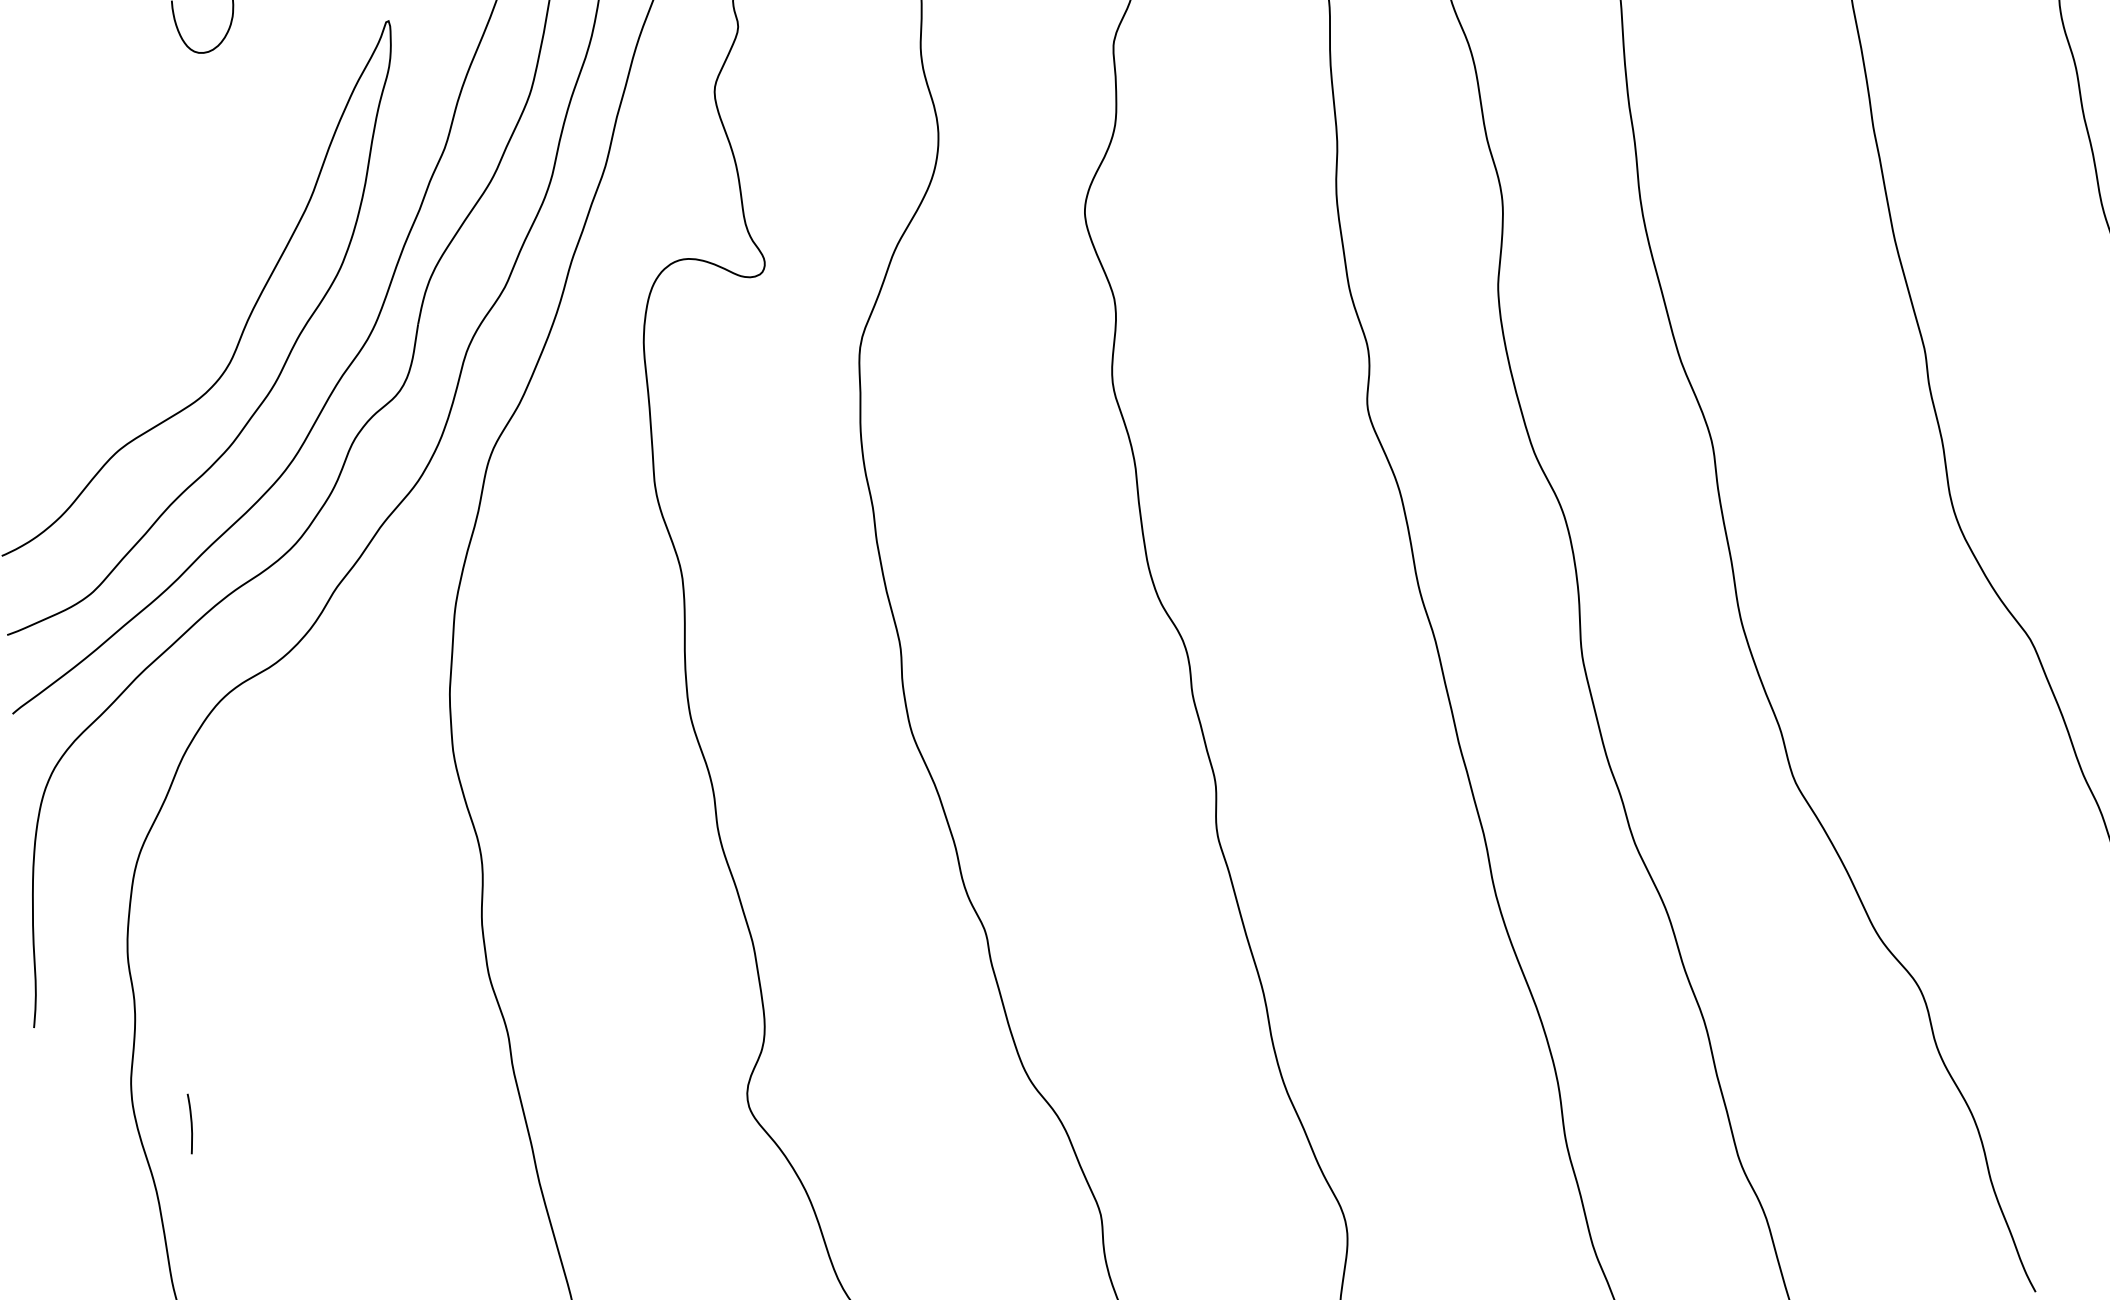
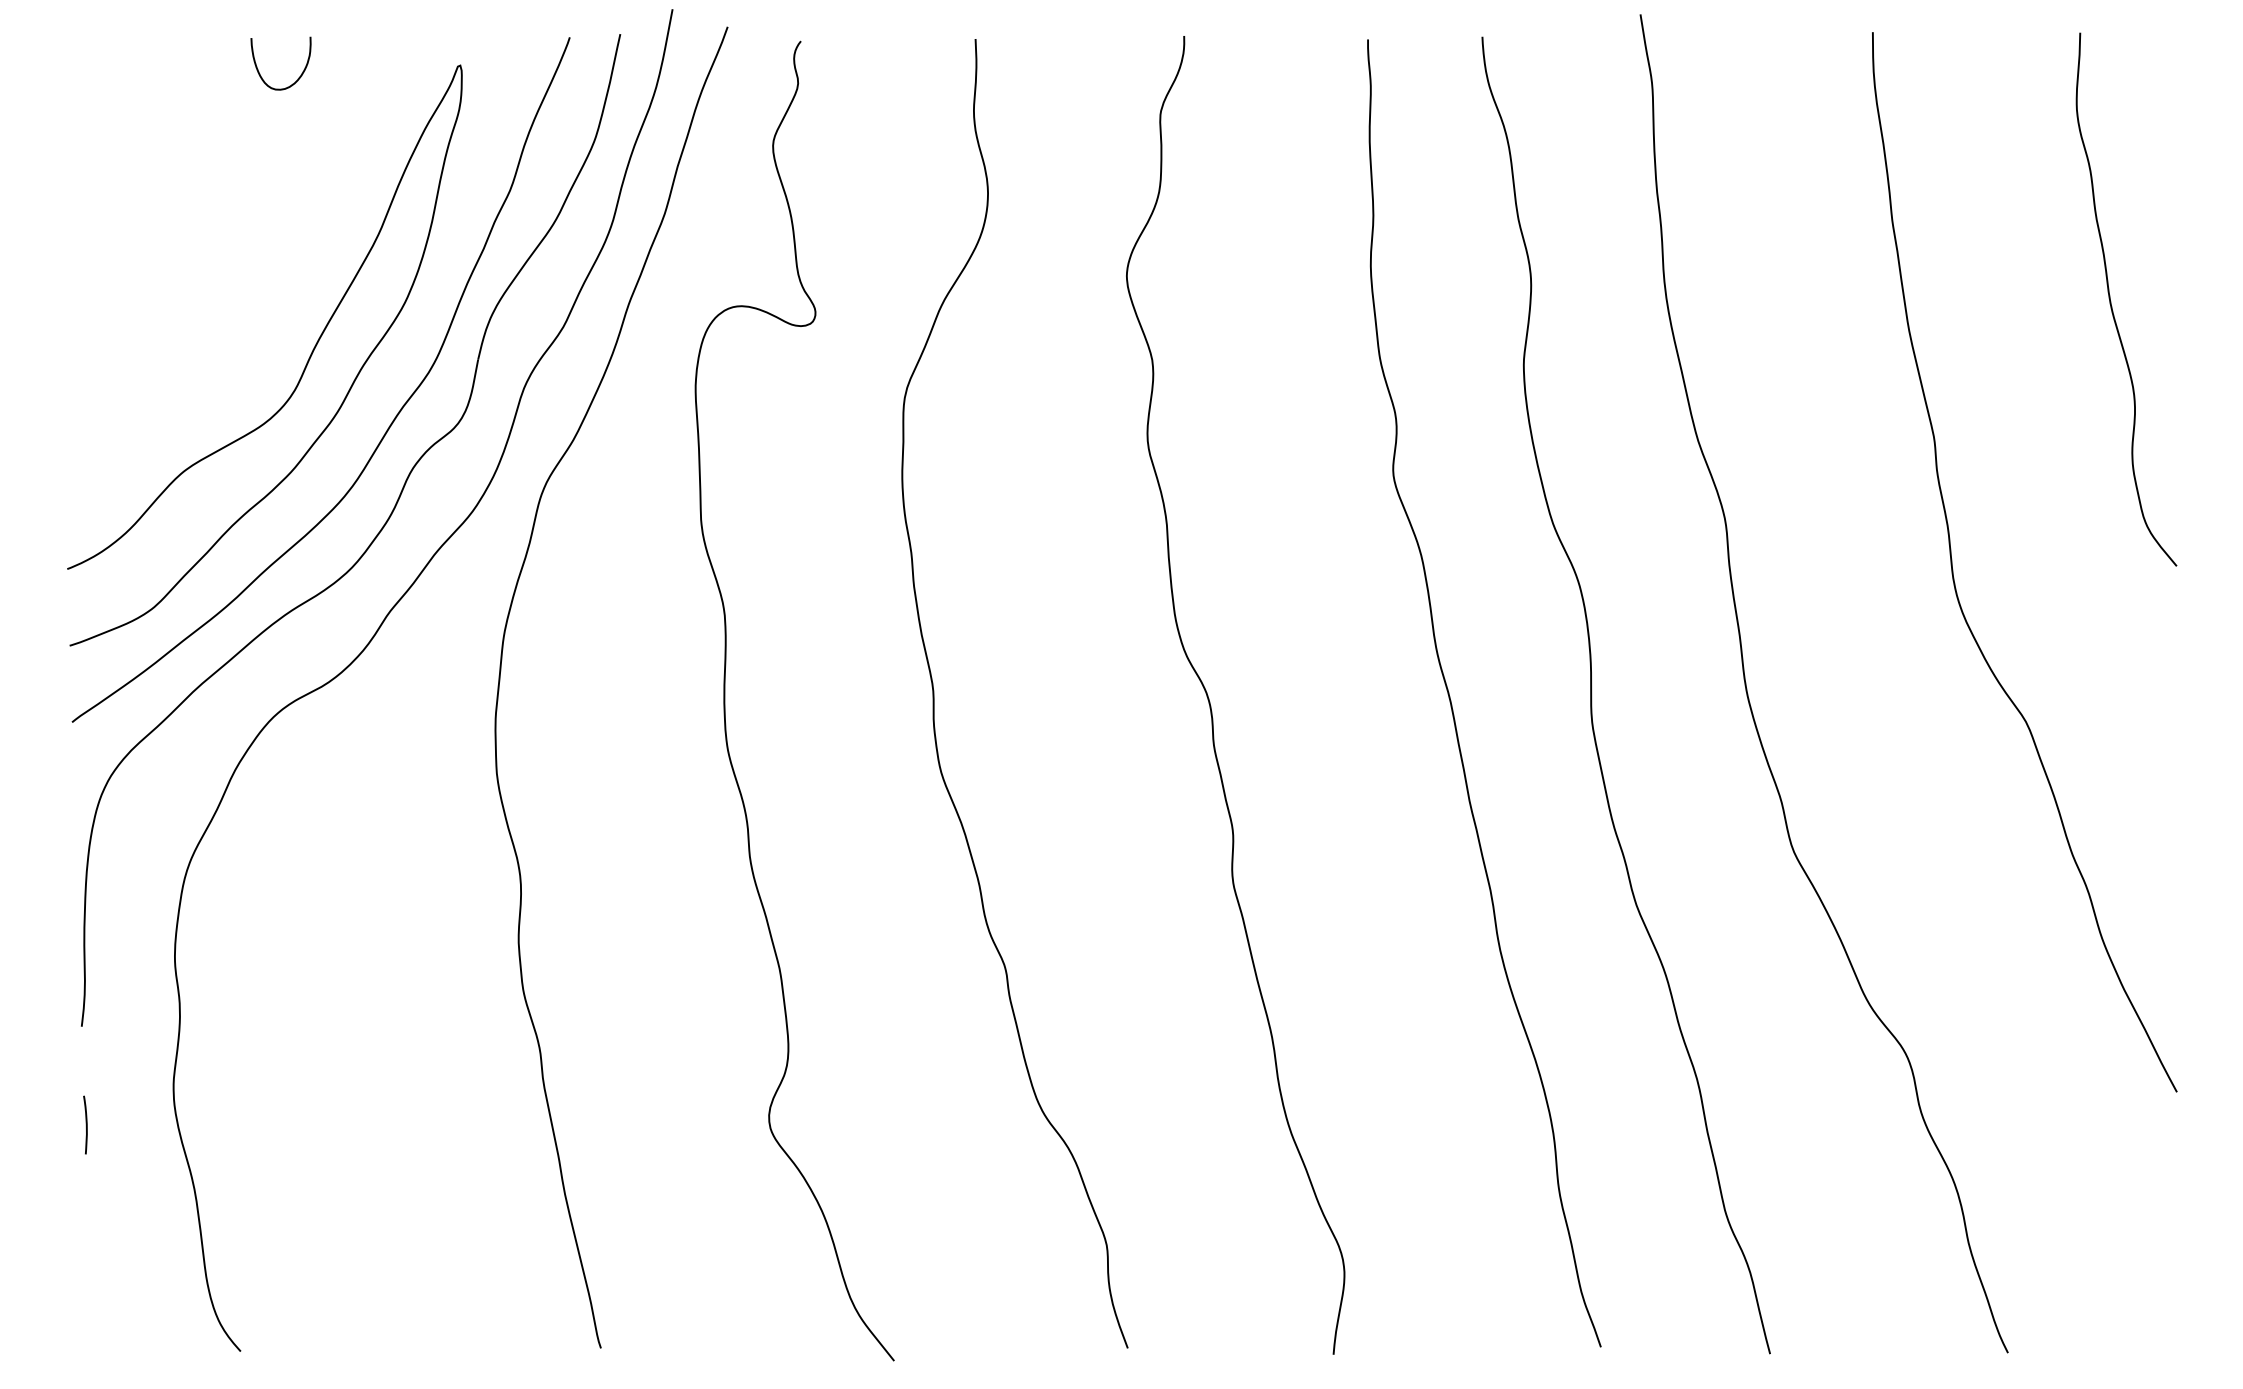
curve: (190, 1123) -> (85, 1124), moved

